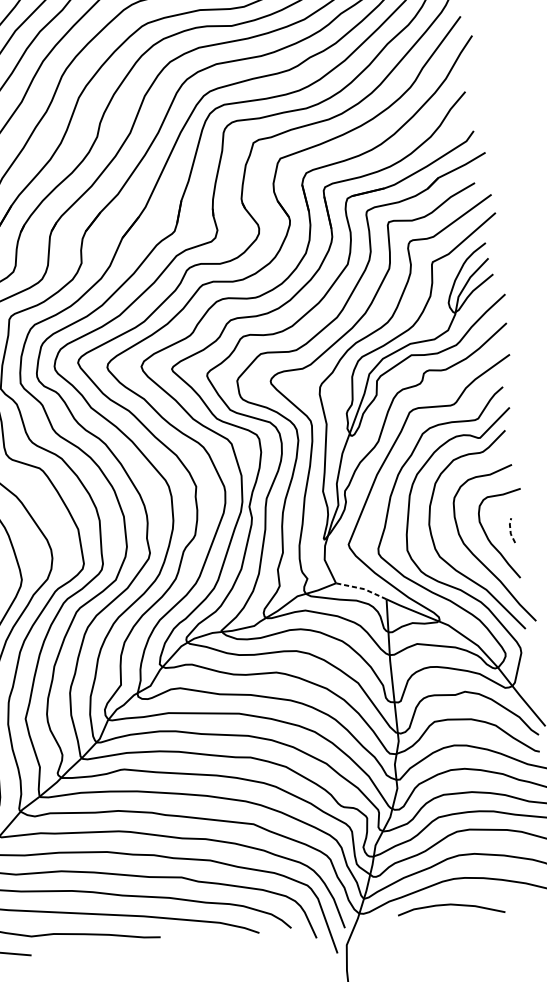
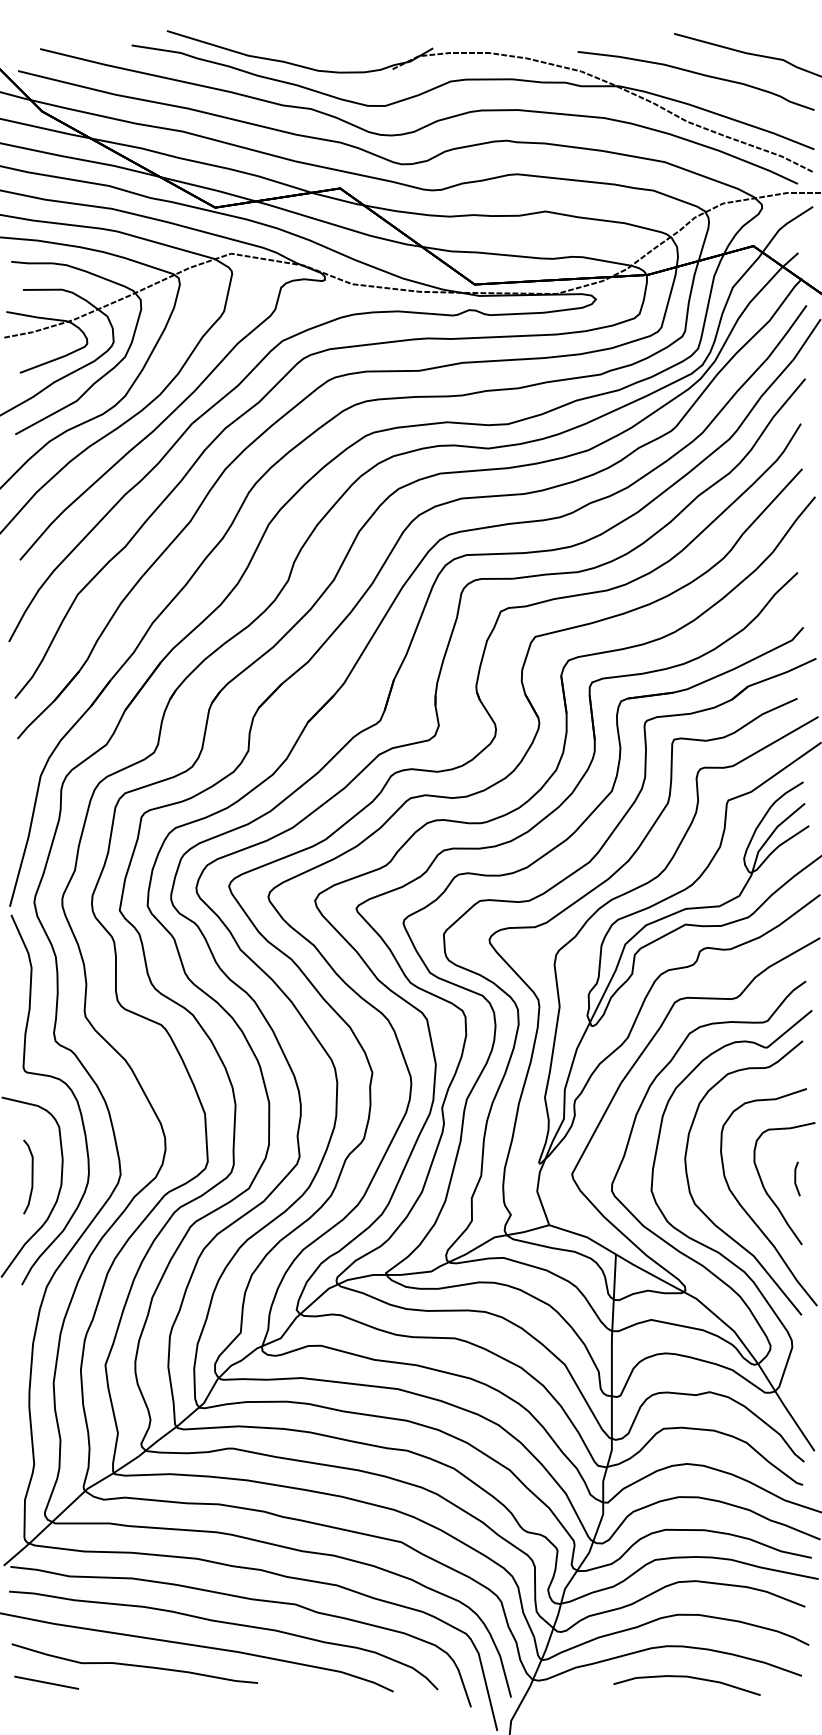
line: (510, 530) -> (795, 1178), dashed -> solid
line: (362, 588) -> (584, 1236), dashed -> solid
curve: (450, 905) -> (686, 1677), moved

